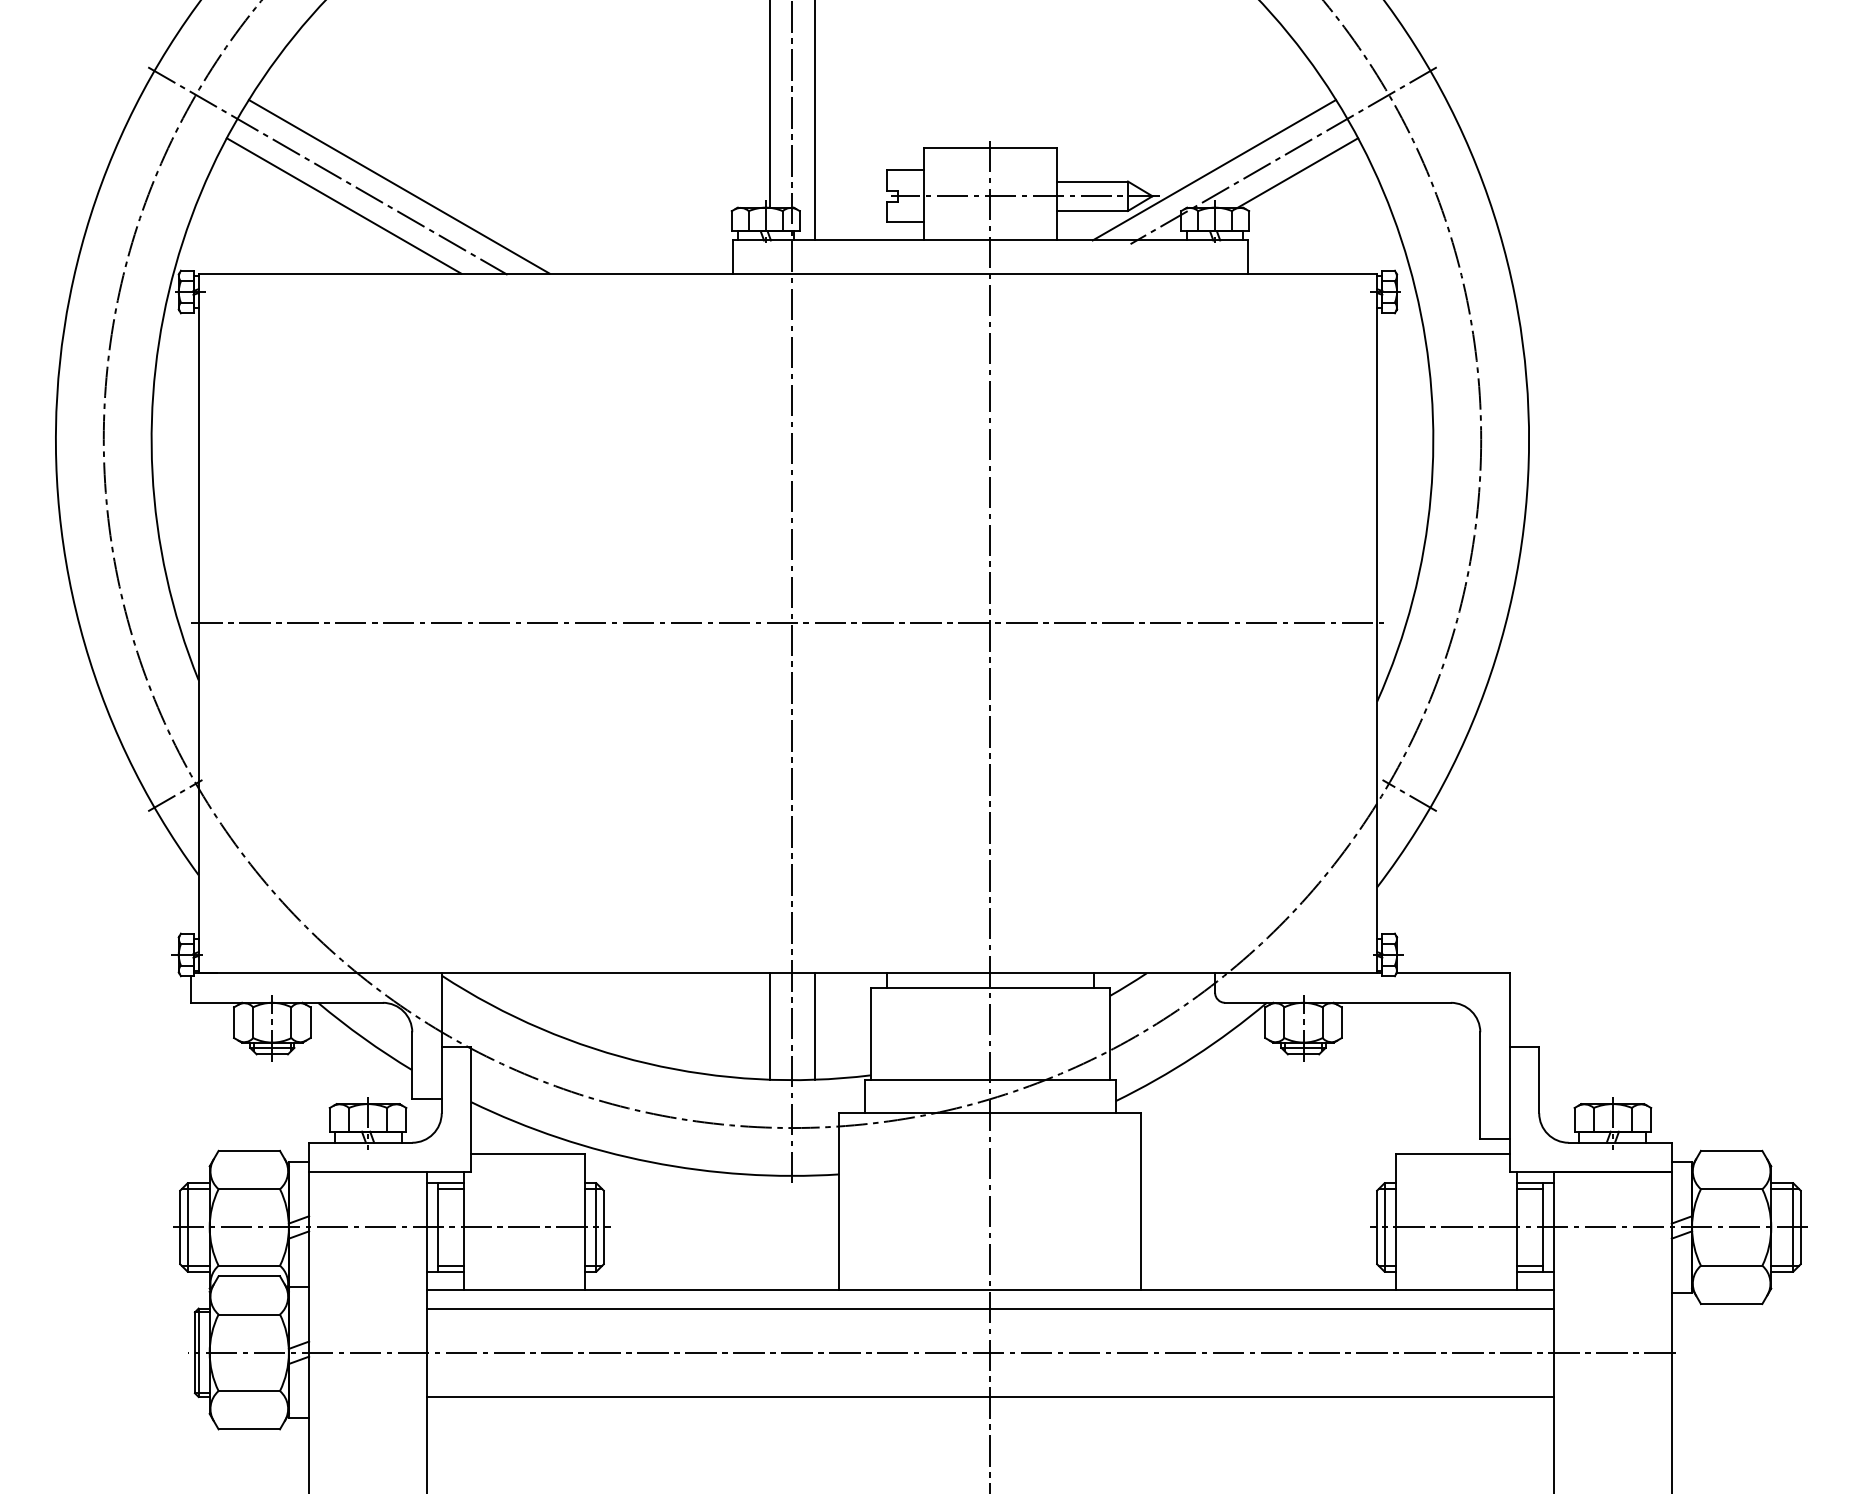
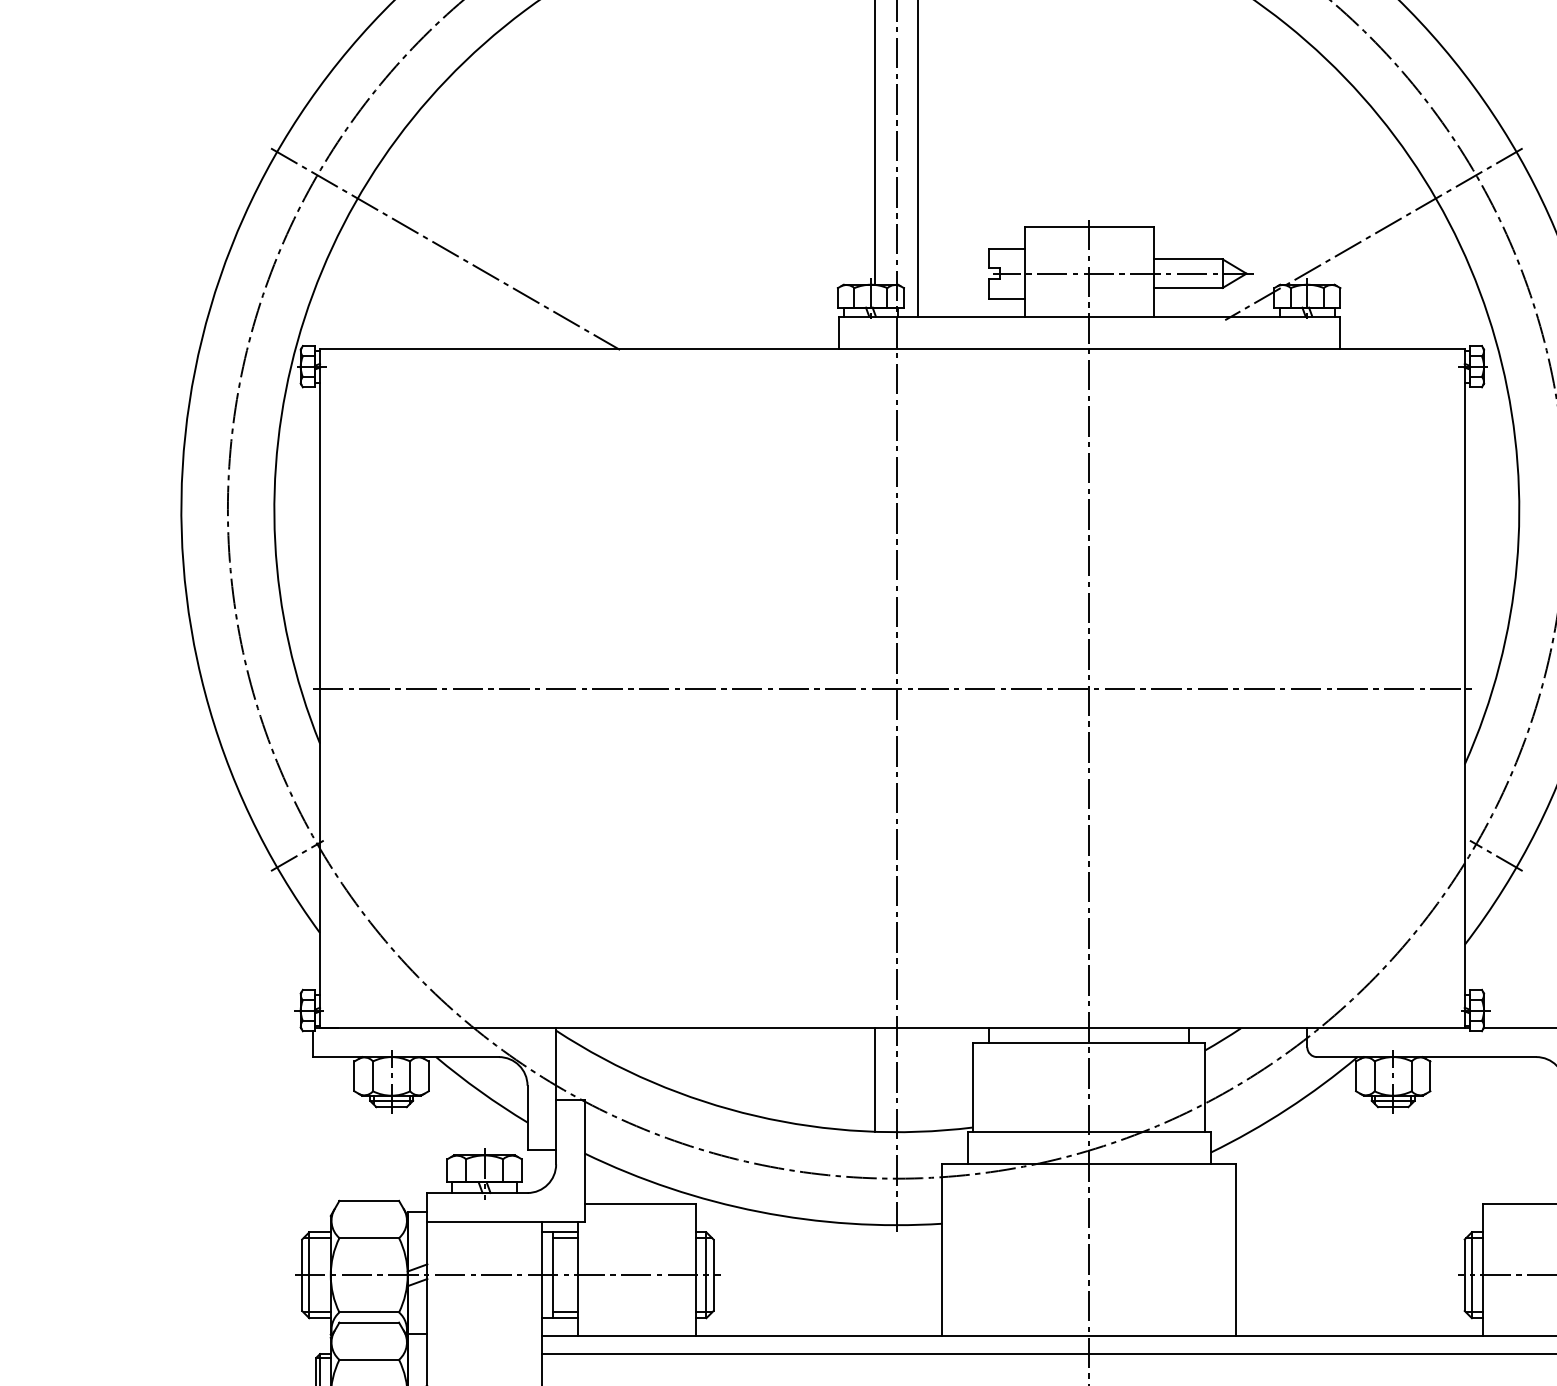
line: (1214, 169) -> (1306, 247), removed
line: (1297, 172) -> (1387, 250), removed
line: (398, 186) -> (514, 264), removed
line: (343, 205) -> (460, 282), removed
line: (814, 1026) -> (918, 1080), removed

